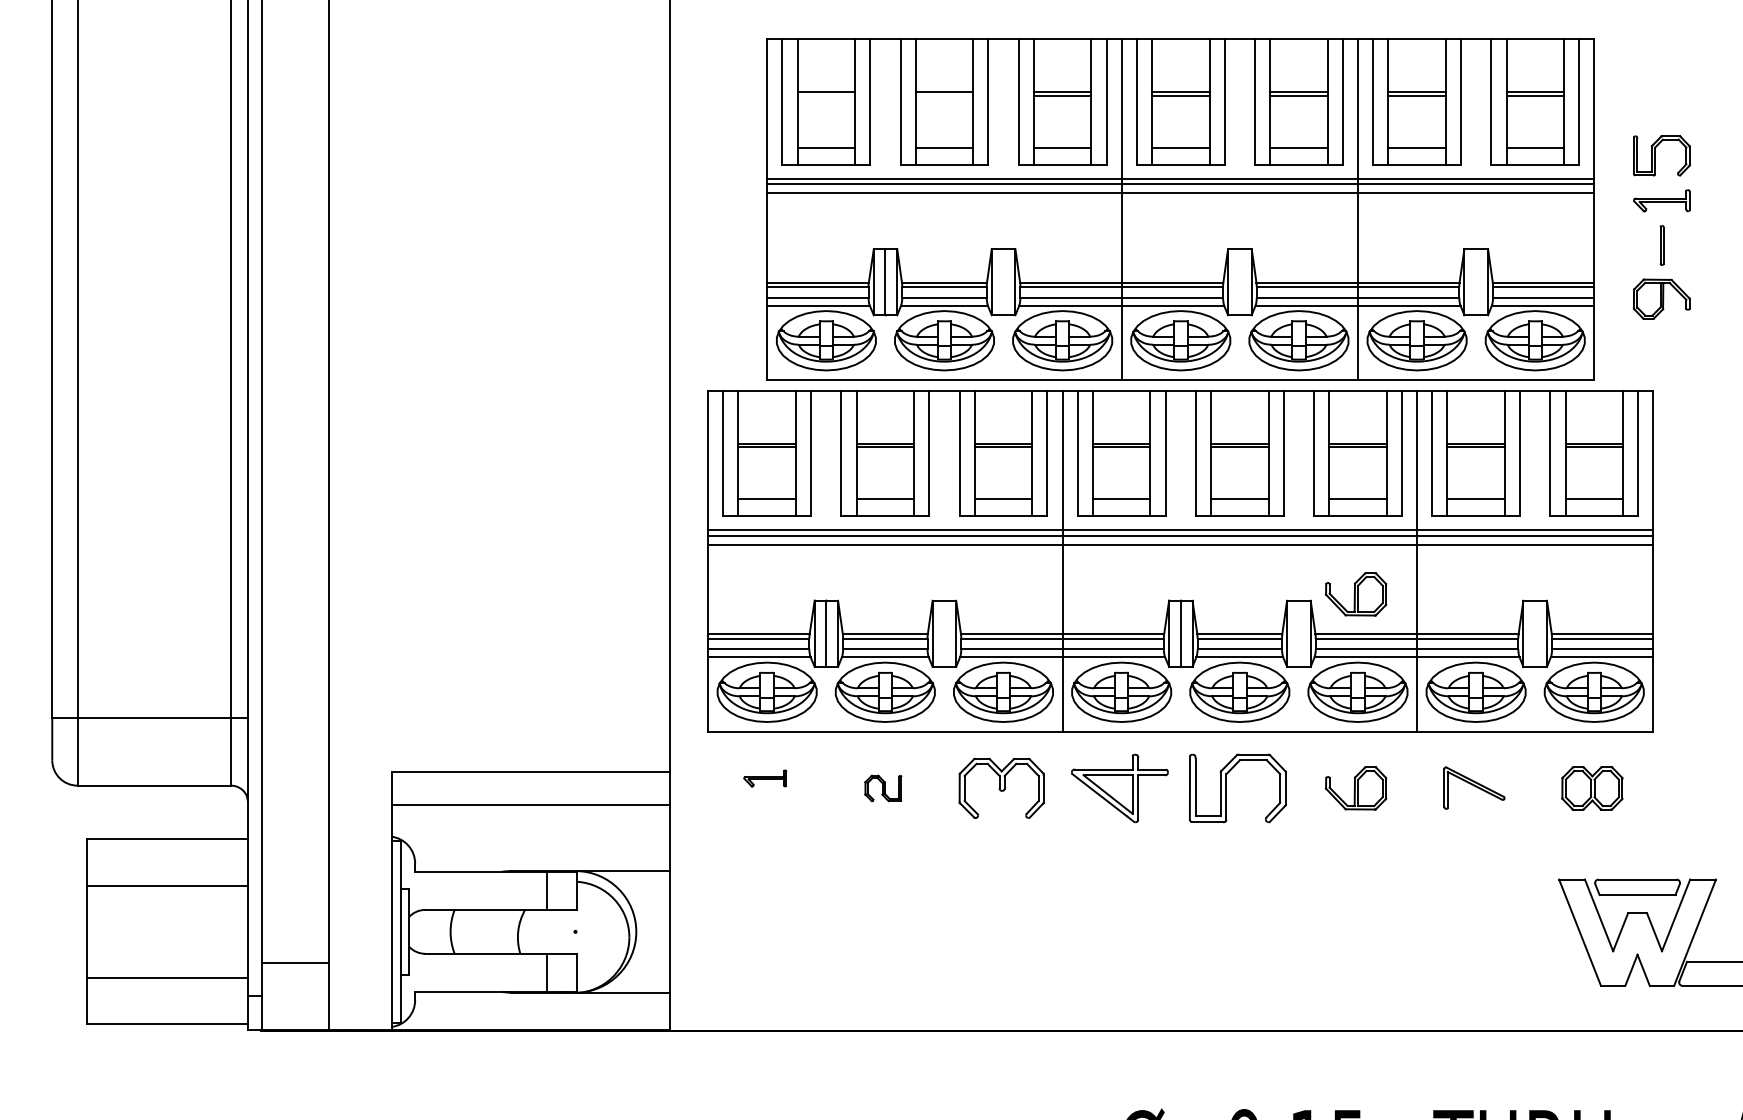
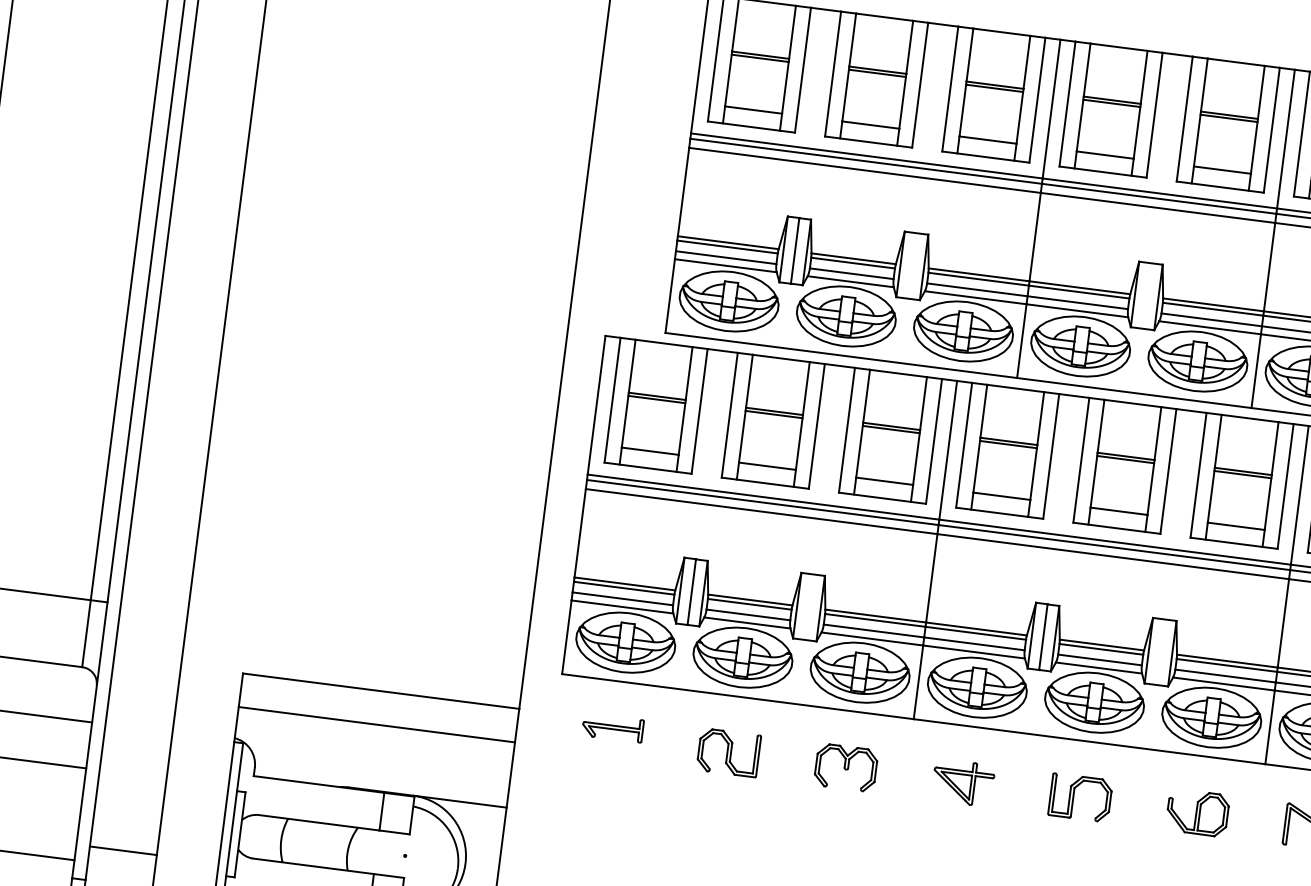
line: (826, 95) -> (760, 58), added
line: (944, 95) -> (877, 73), added
part: (1356, 594) -> (1222, 620), removed
part: (765, 778) -> (613, 727), size x1.43
part: (883, 788) -> (728, 752), size x1.67
part: (1001, 788) -> (845, 767), size x0.71
part: (1119, 788) -> (962, 782), size x0.62
part: (1237, 788) -> (1080, 797), size x0.62

